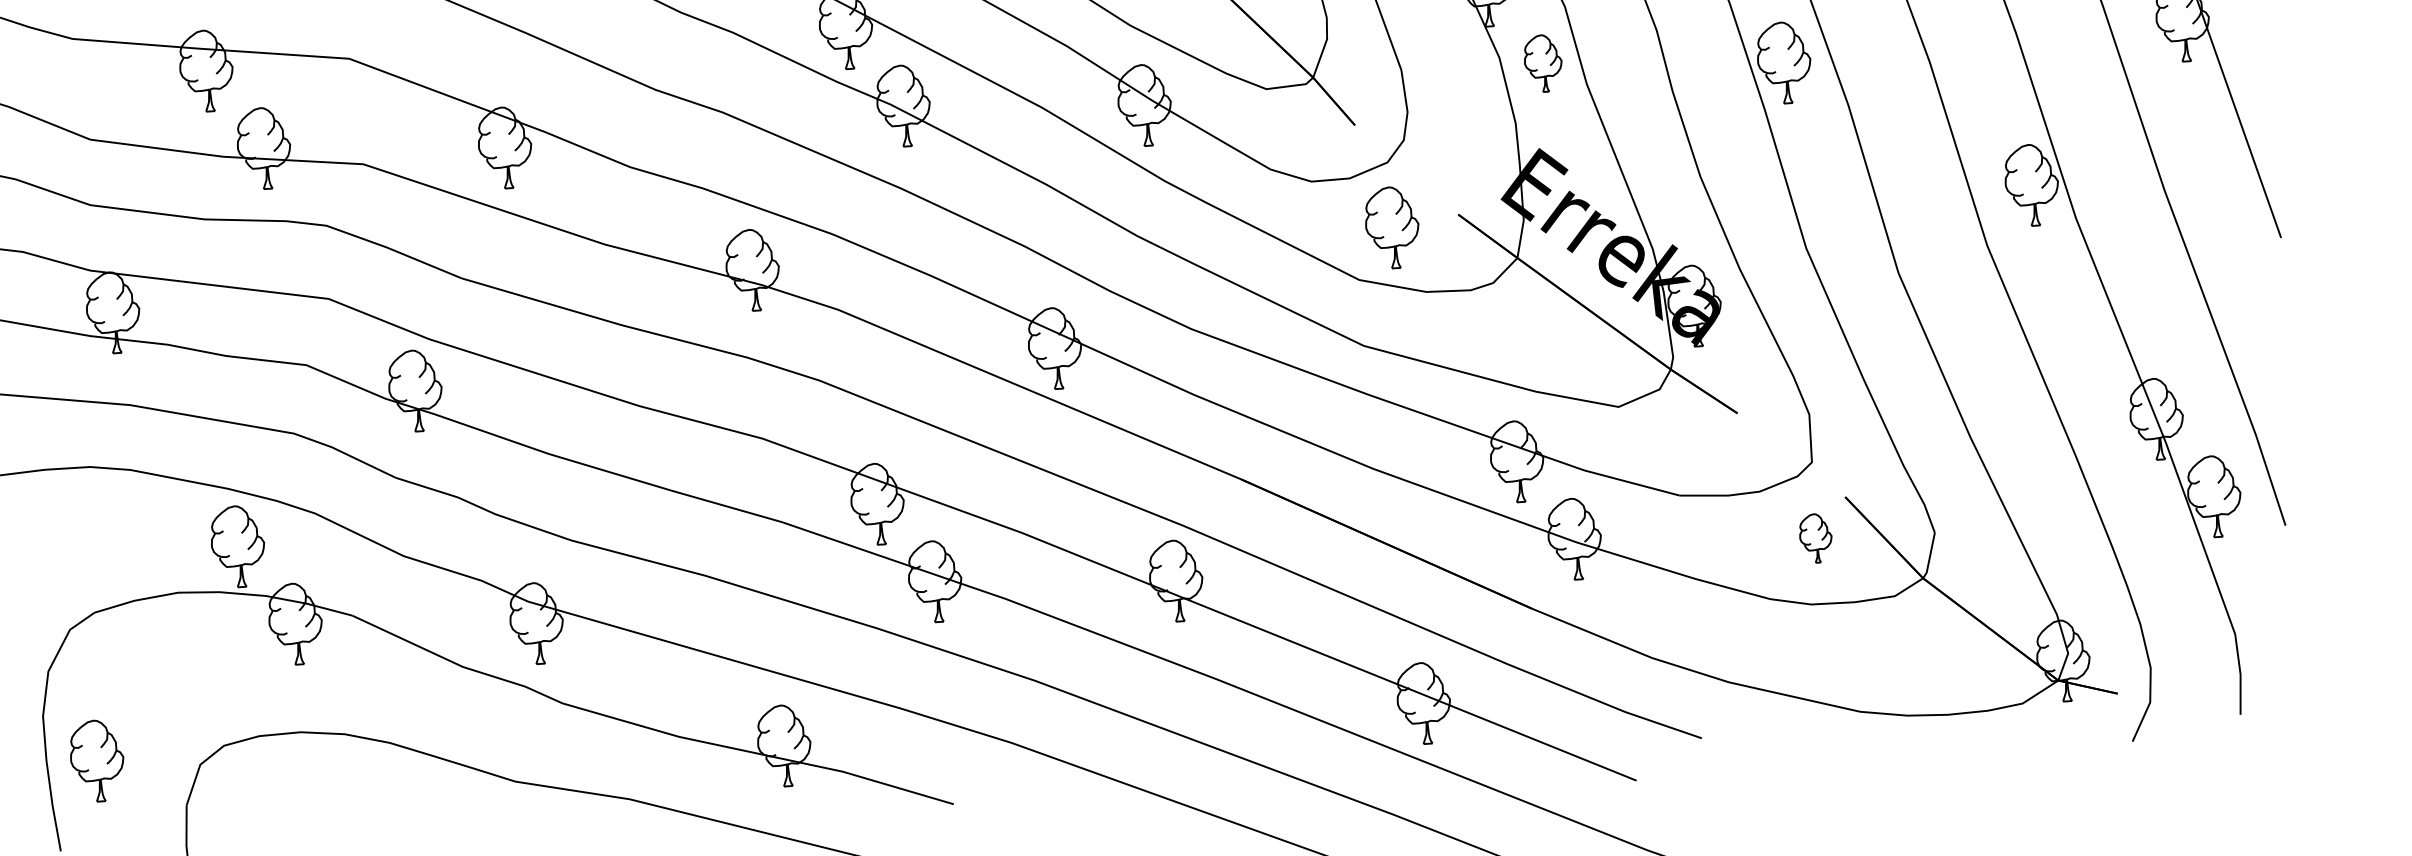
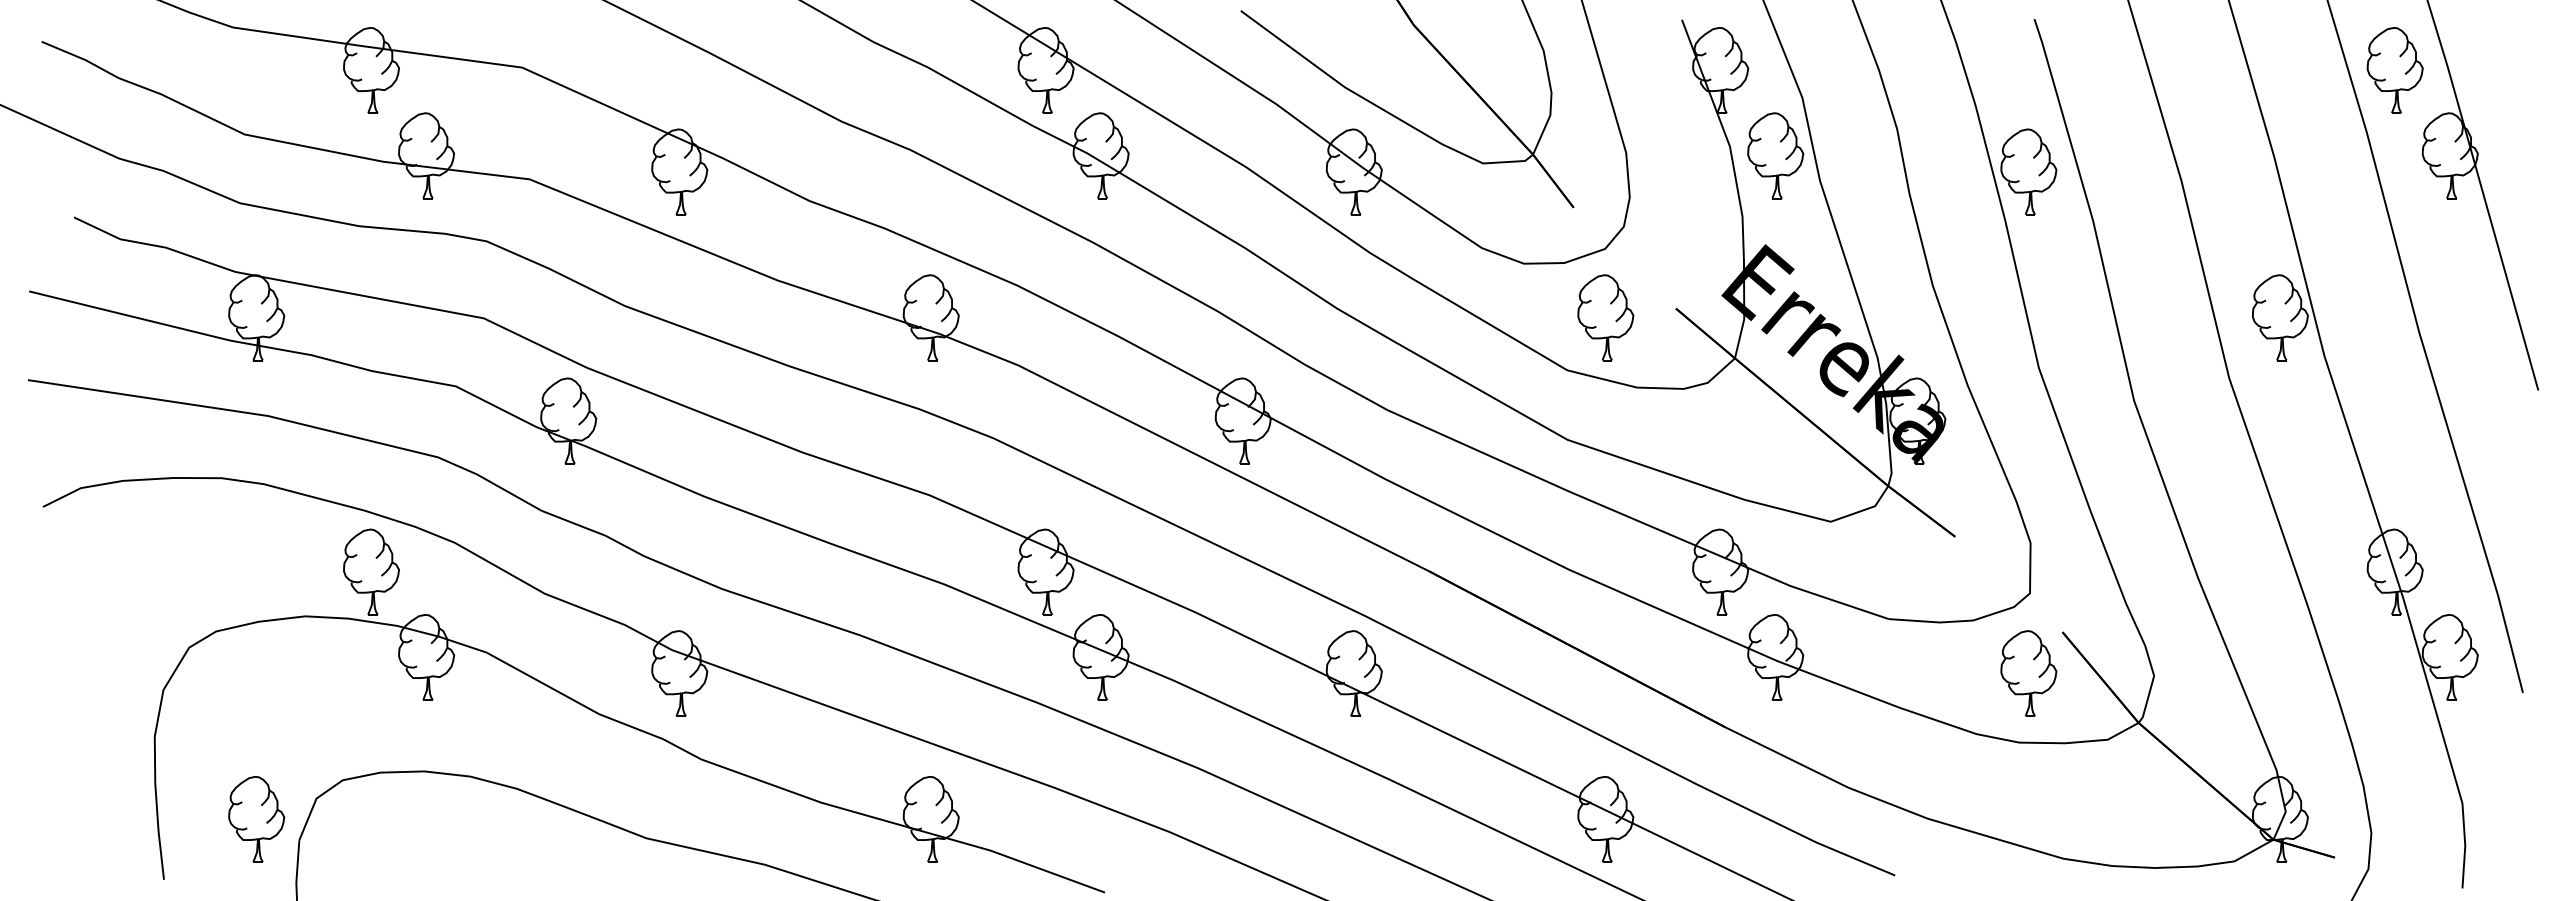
part: (1543, 63) -> (1775, 155), size x1.43
part: (1815, 538) -> (2028, 673), size x1.67
part: (97, 761) -> (256, 819), moved

